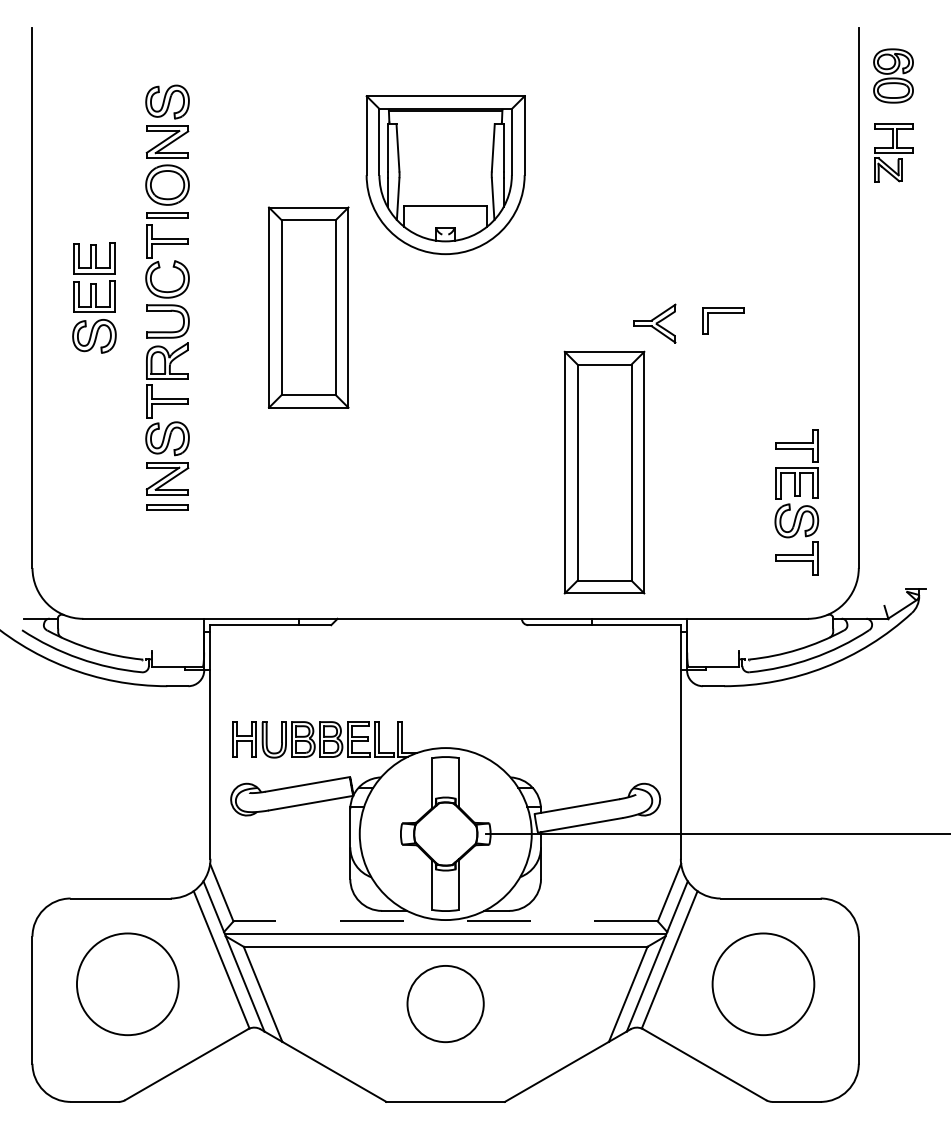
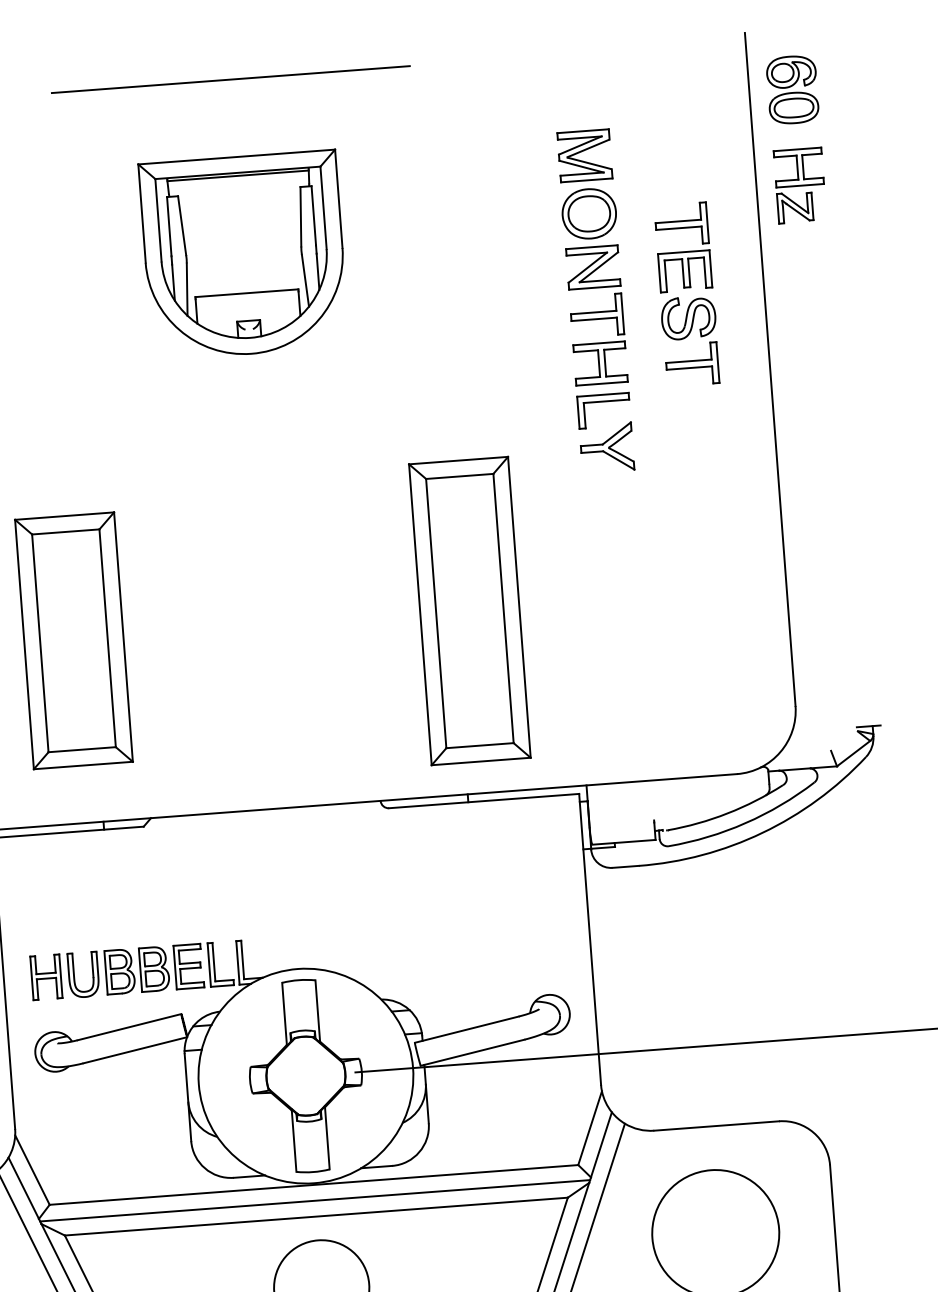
line: (445, 34) -> (230, 80), added
part: (723, 197) -> (592, 257), added
part: (308, 307) -> (73, 640), moved
part: (654, 323) -> (606, 447), moved
part: (796, 502) -> (686, 295), moved
line: (445, 921) -> (313, 1185), dashed -> solid

